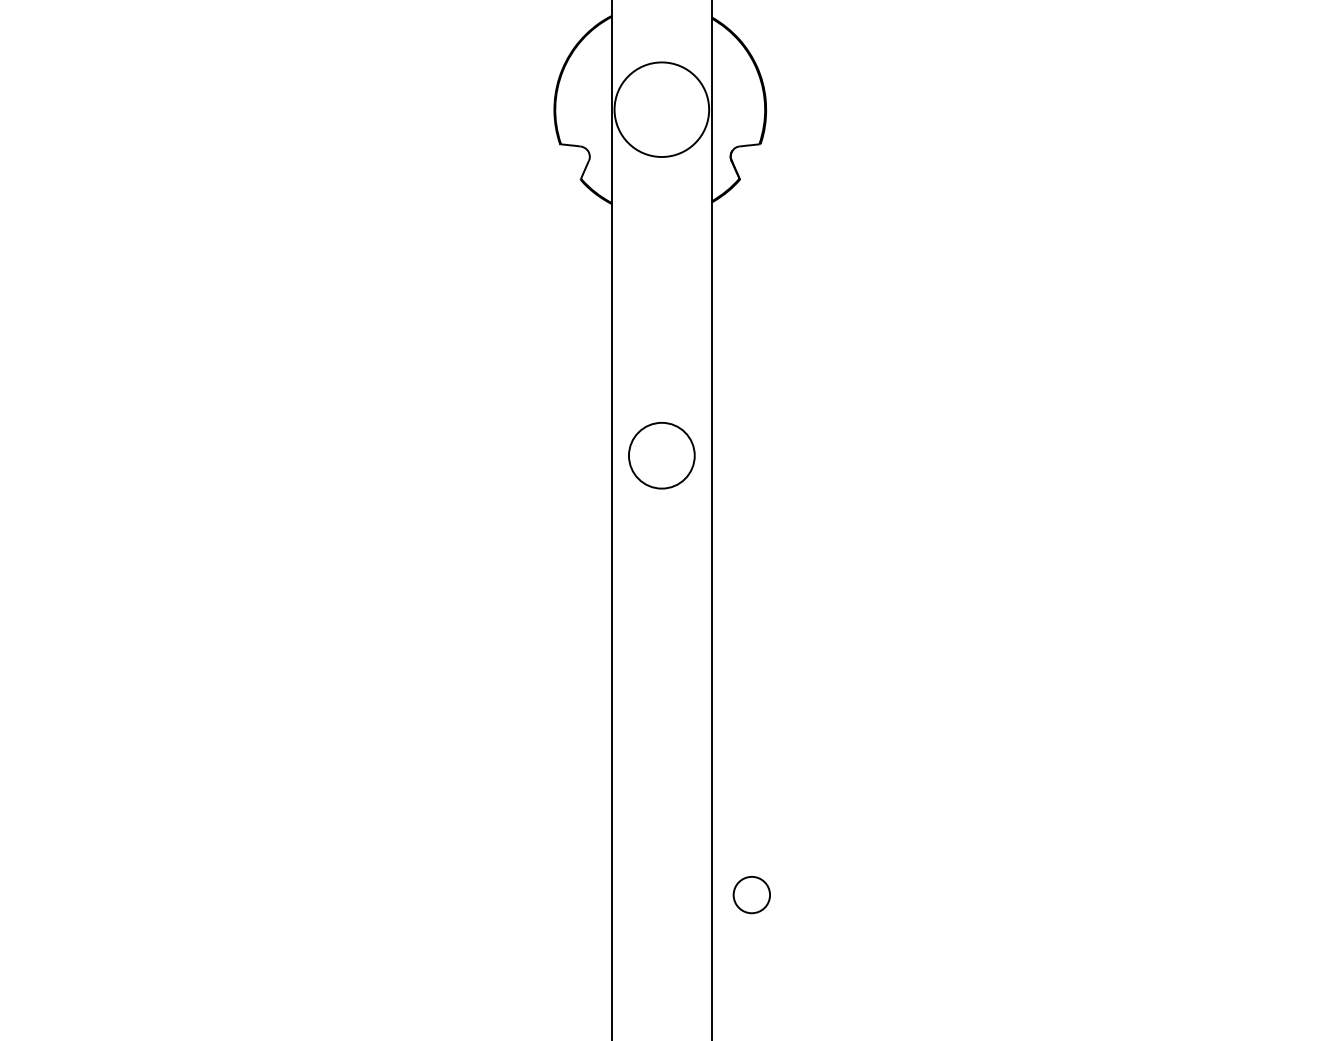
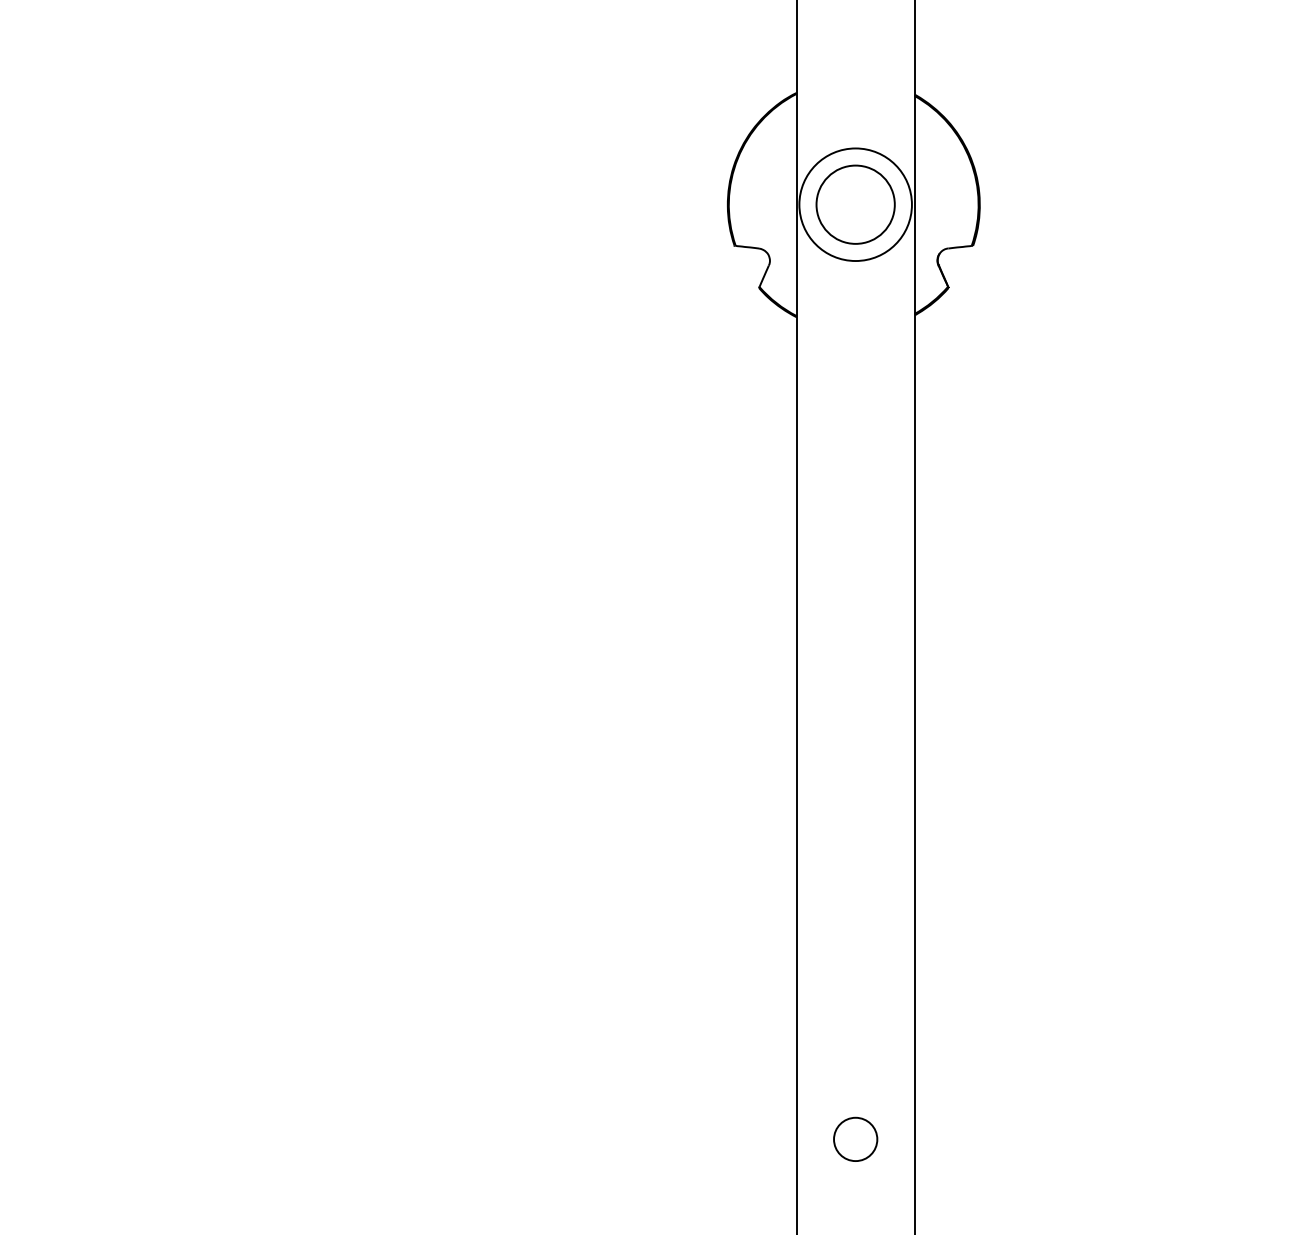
circle: (661, 455) -> (855, 204), moved
circle: (751, 895) -> (855, 1139), moved

